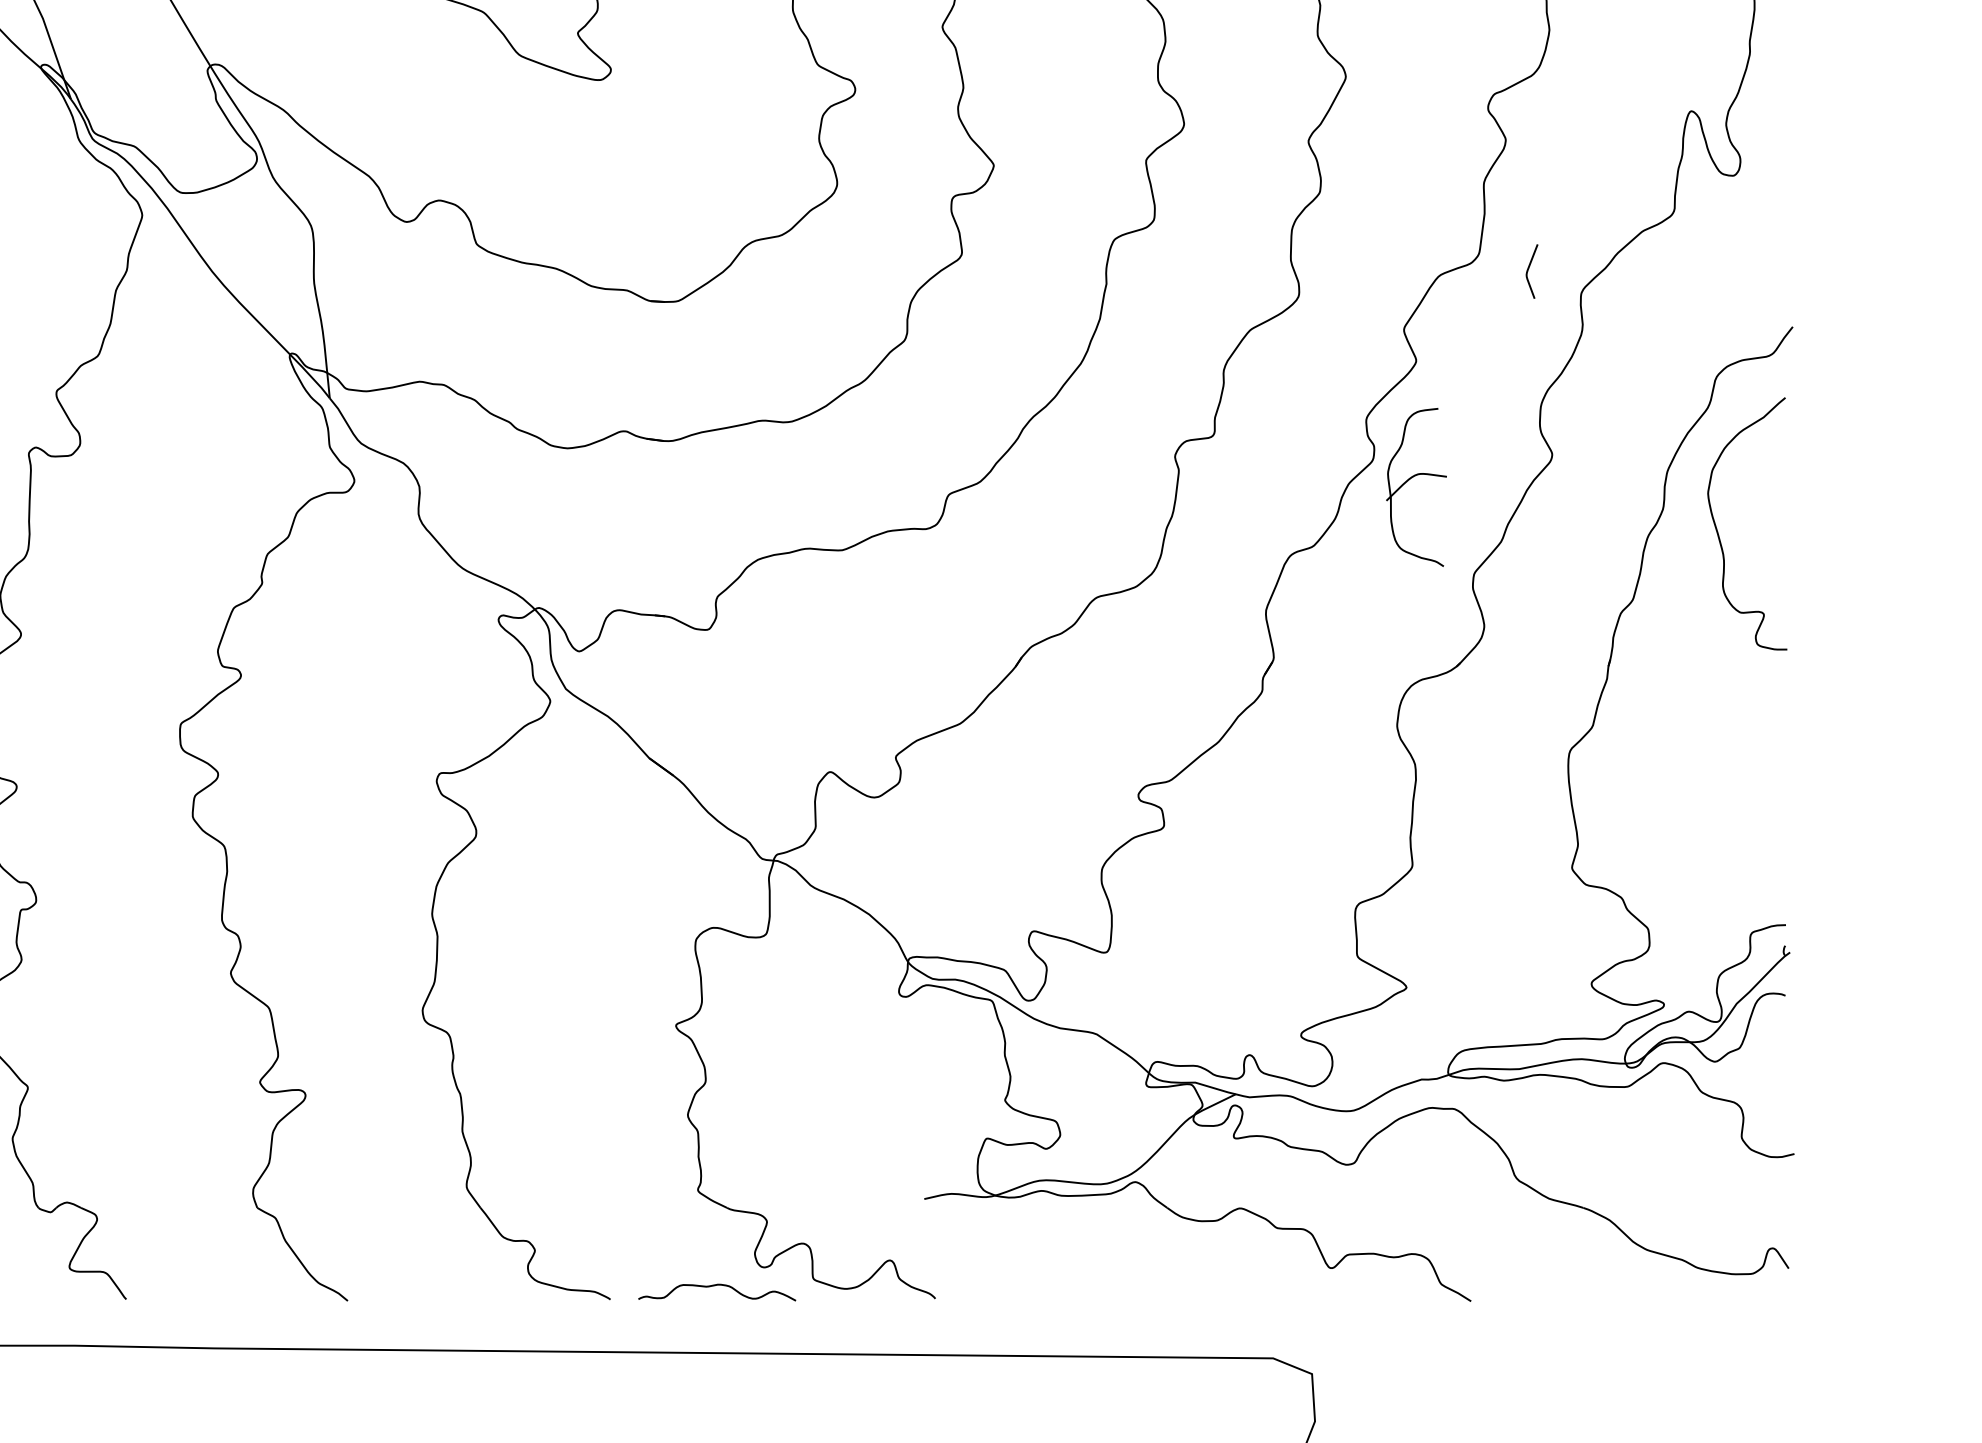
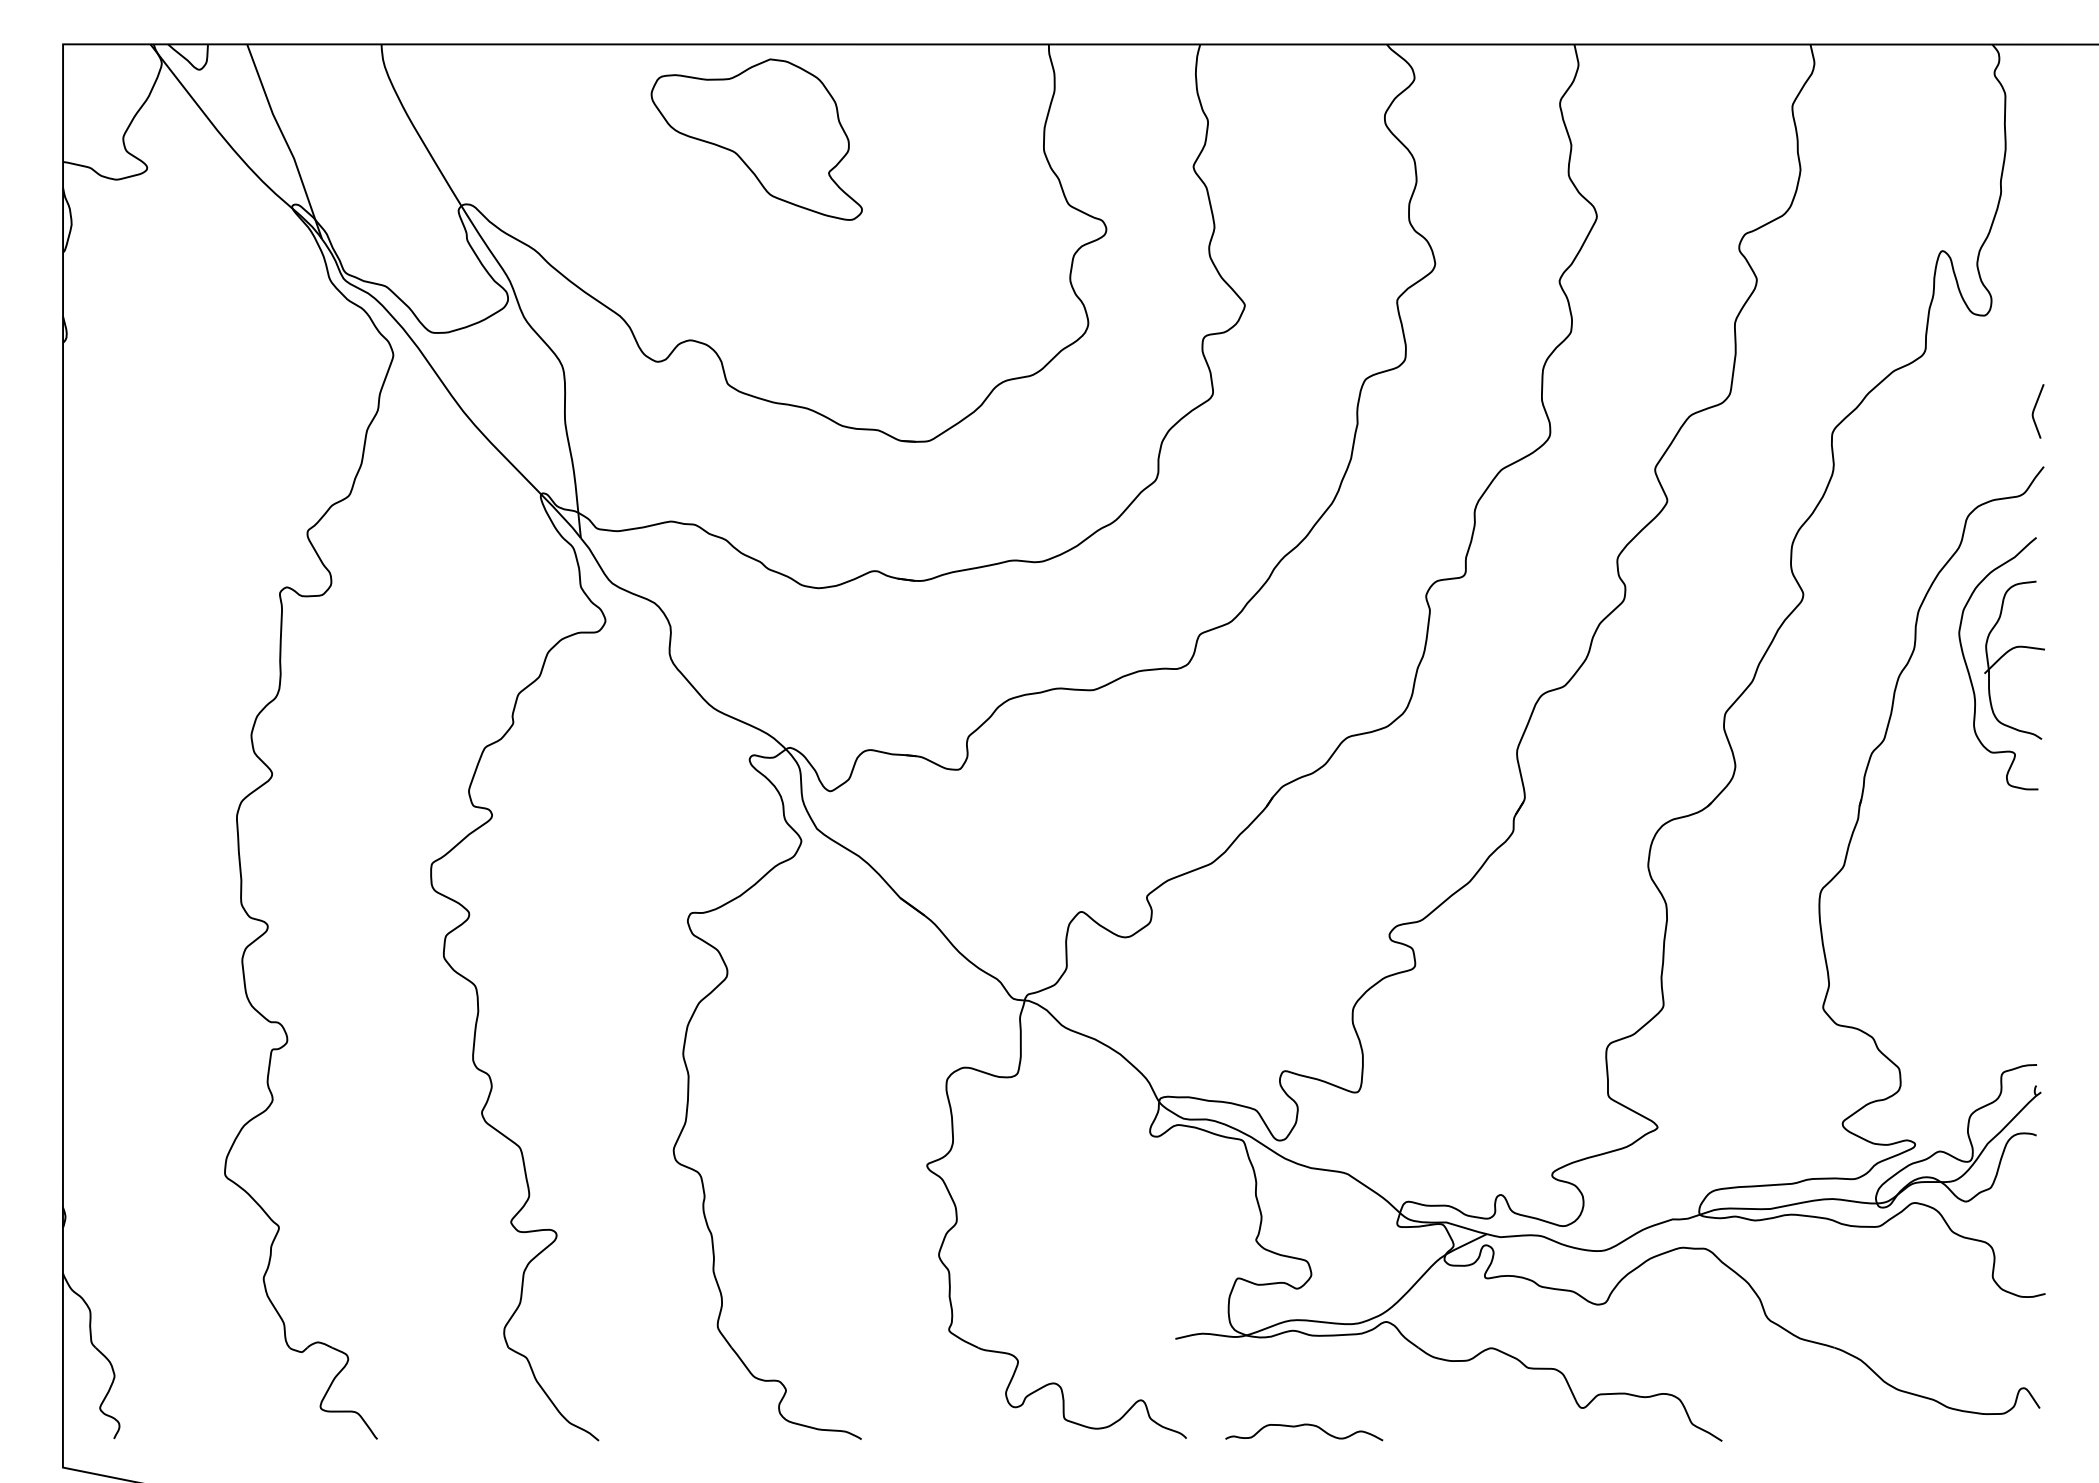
curve: (1528, 271) -> (2034, 411), moved
part: (1410, 479) -> (2008, 652), moved
curve: (714, 1286) -> (1301, 1426), moved

